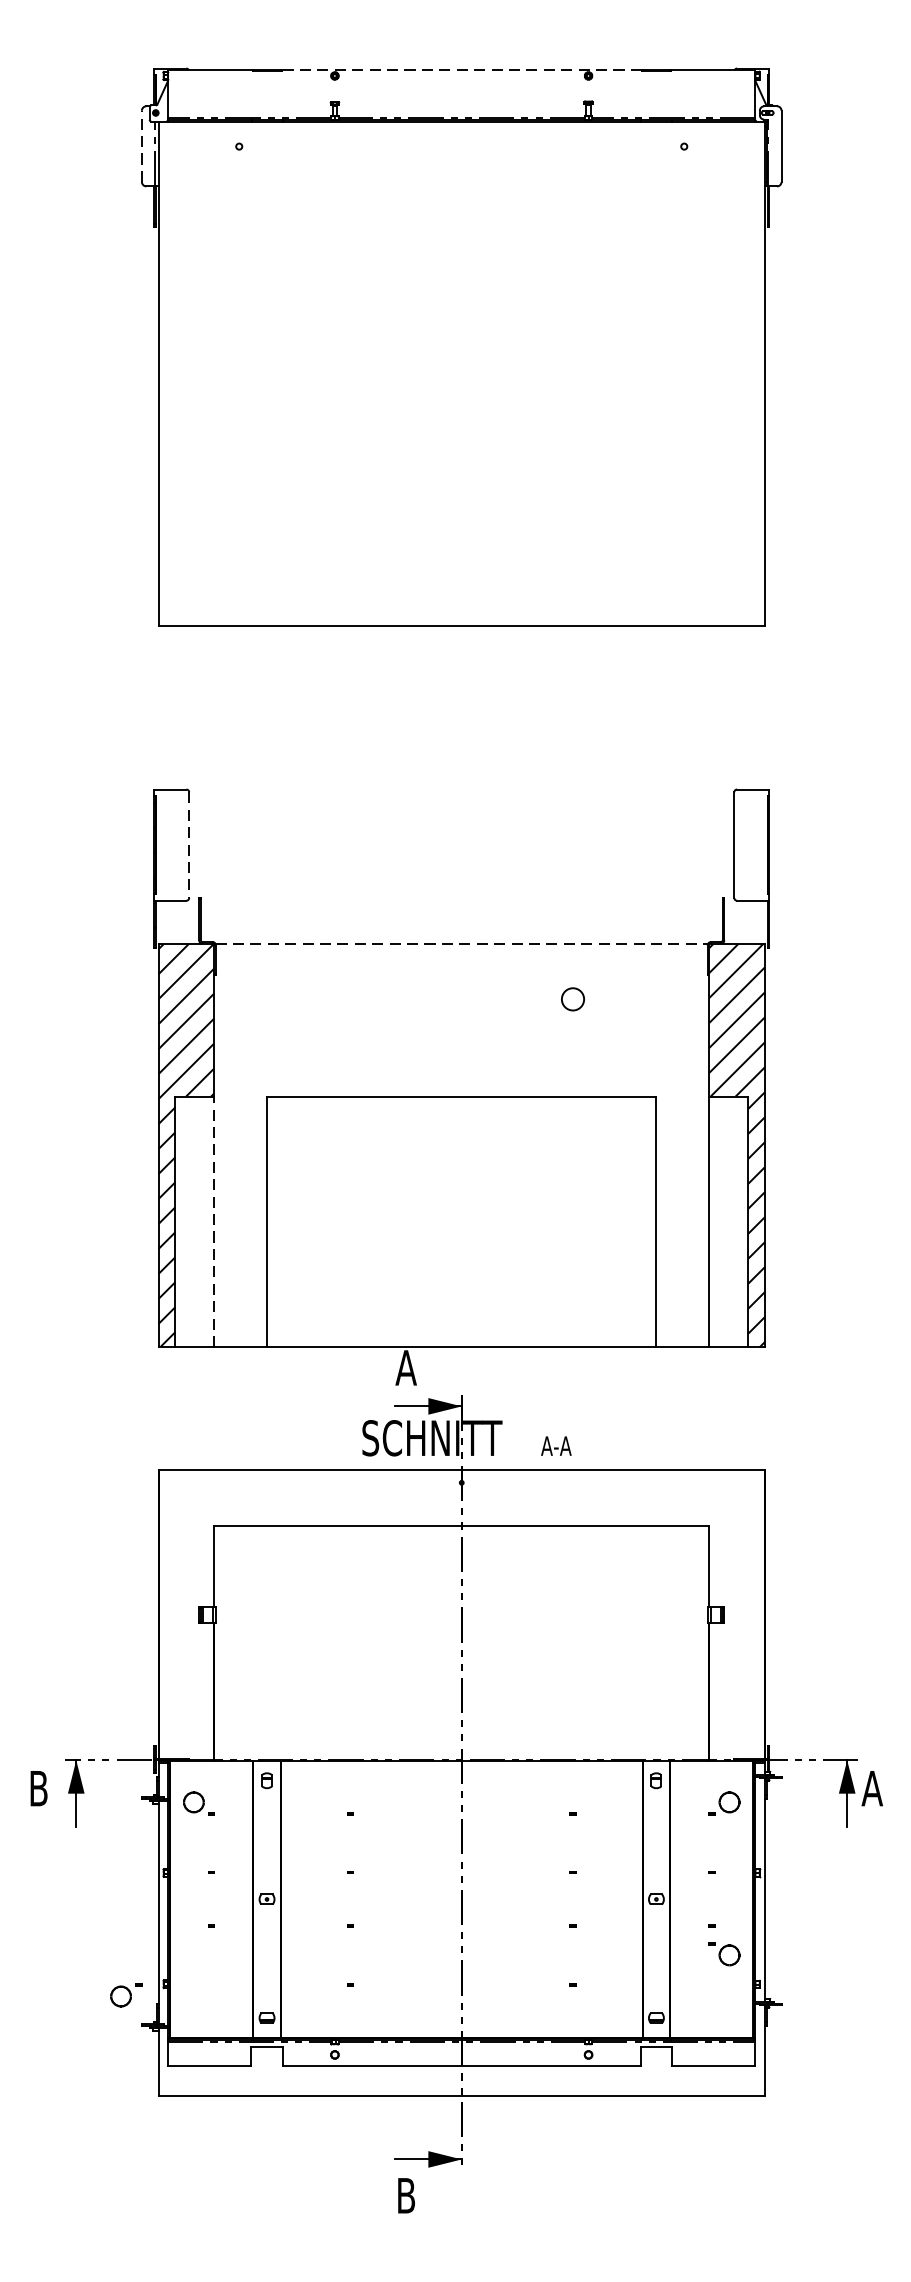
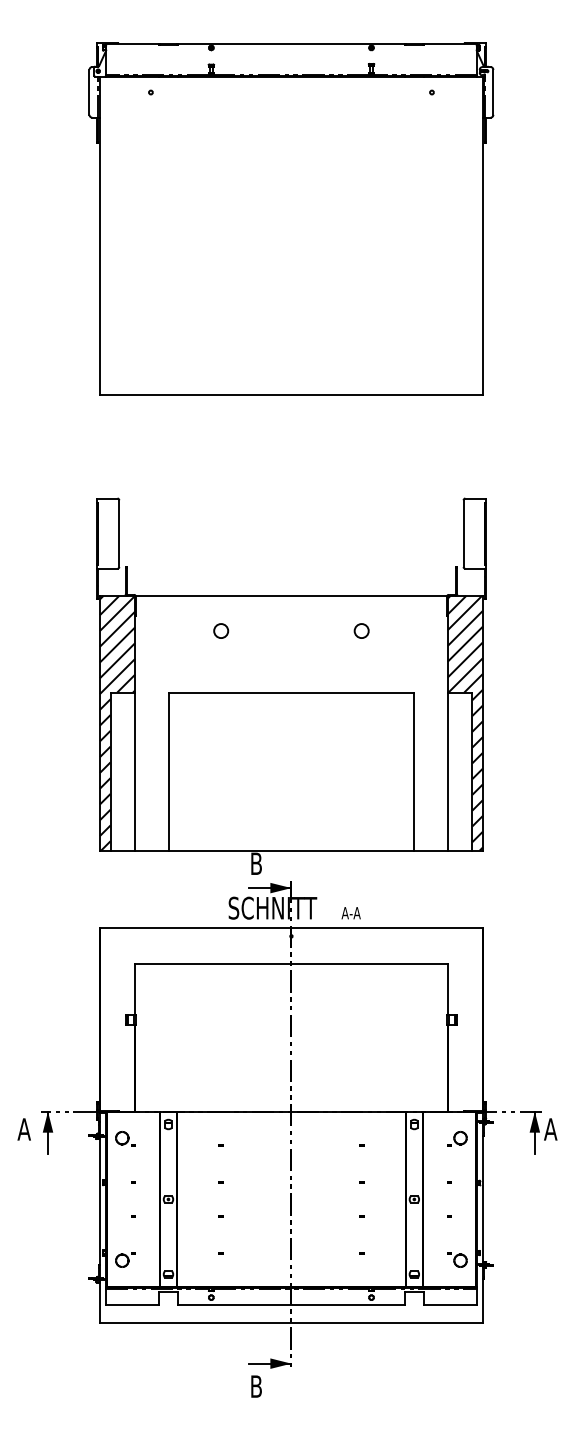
line: (461, 70) -> (291, 44), dashed -> solid
line: (141, 144) -> (89, 91), dashed -> solid
line: (189, 846) -> (119, 534), dashed -> solid
line: (461, 943) -> (291, 595), dashed -> solid
circle: (350, 998) -> (221, 630), added
line: (214, 1221) -> (135, 771), dashed -> solid
text: (406, 1367) -> (256, 863), A -> B
text: (37, 1788) -> (23, 1129), B -> A
part: (724, 1953) -> (457, 1259), moved
part: (126, 1994) -> (125, 1259), moved

